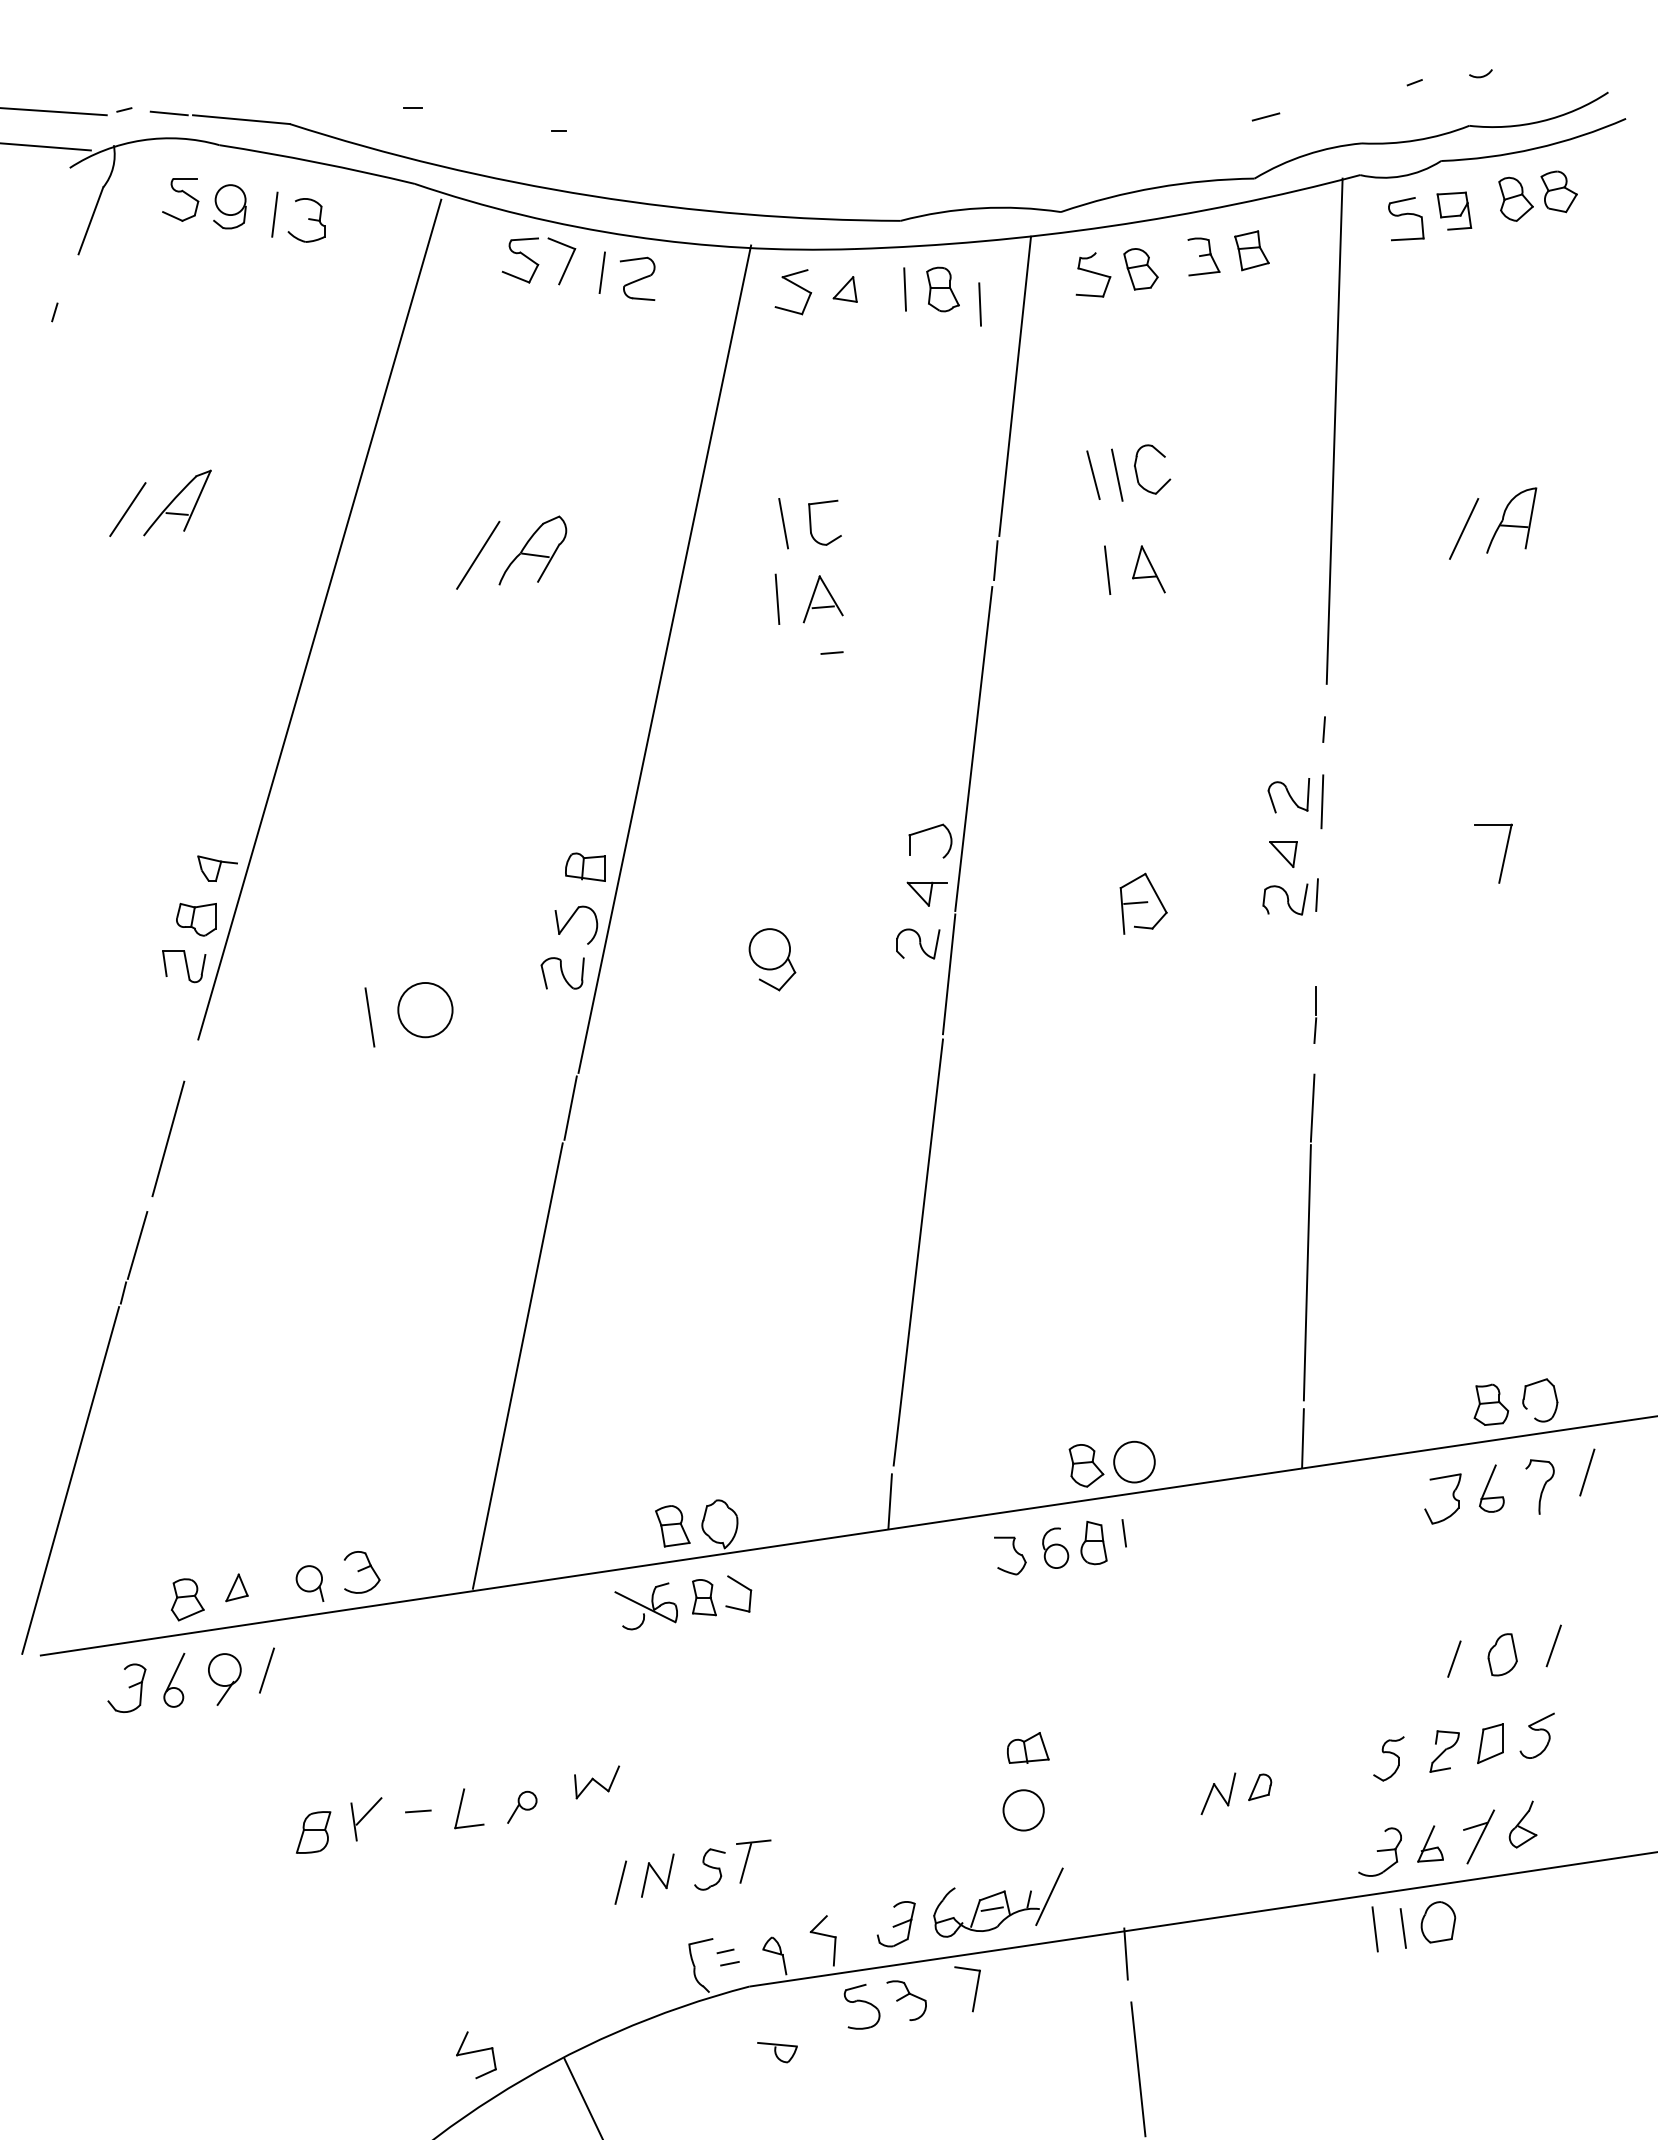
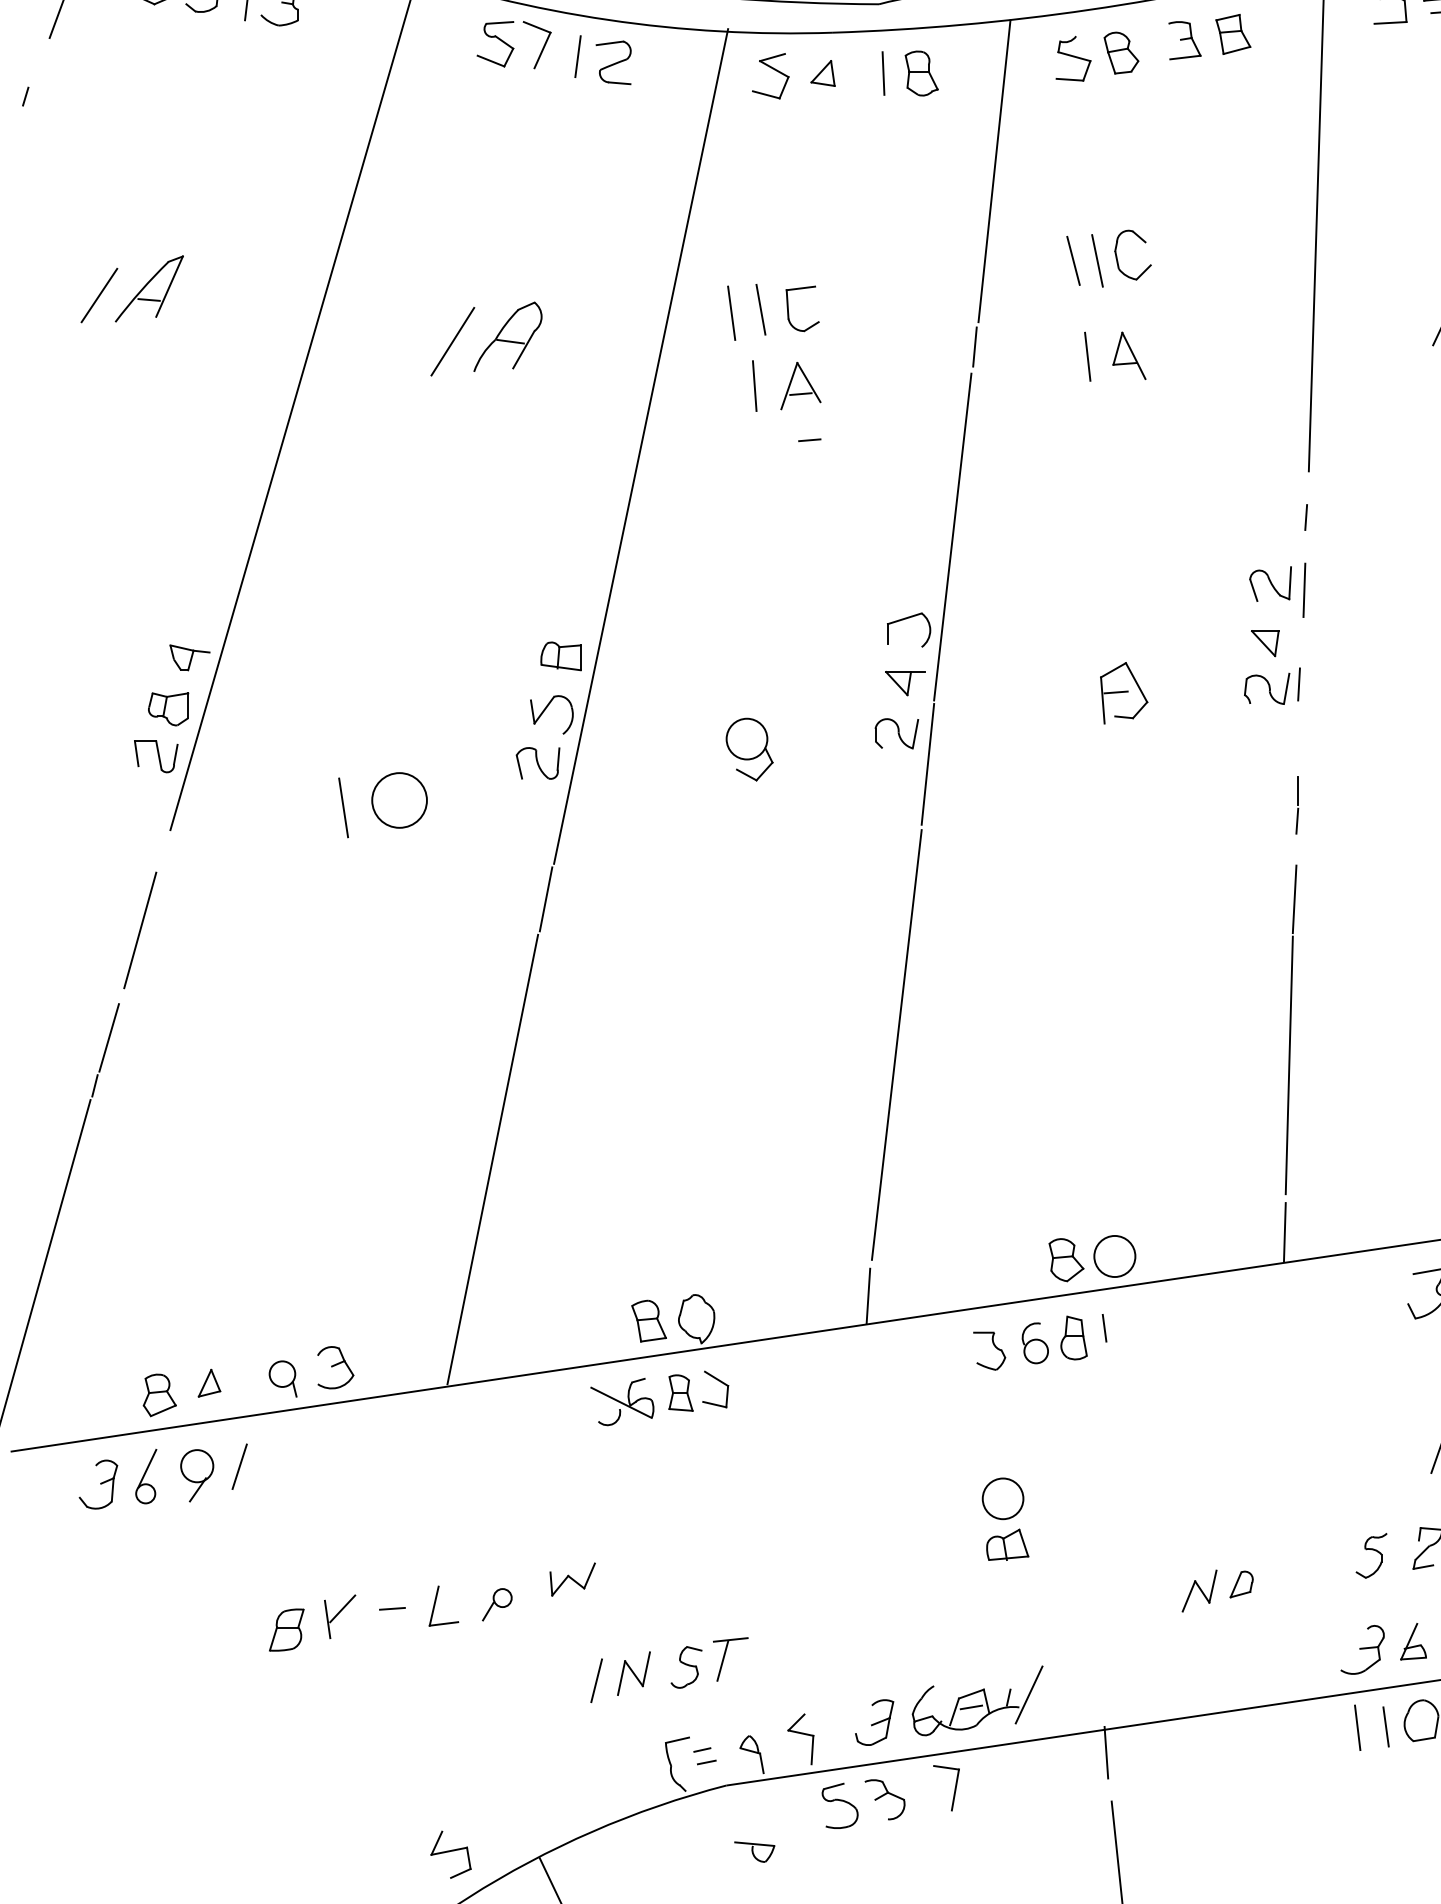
line: (979, 304) -> (958, 88), removed
line: (754, 526) -> (731, 312), added
circle: (1023, 1810) -> (1002, 1498), moved

